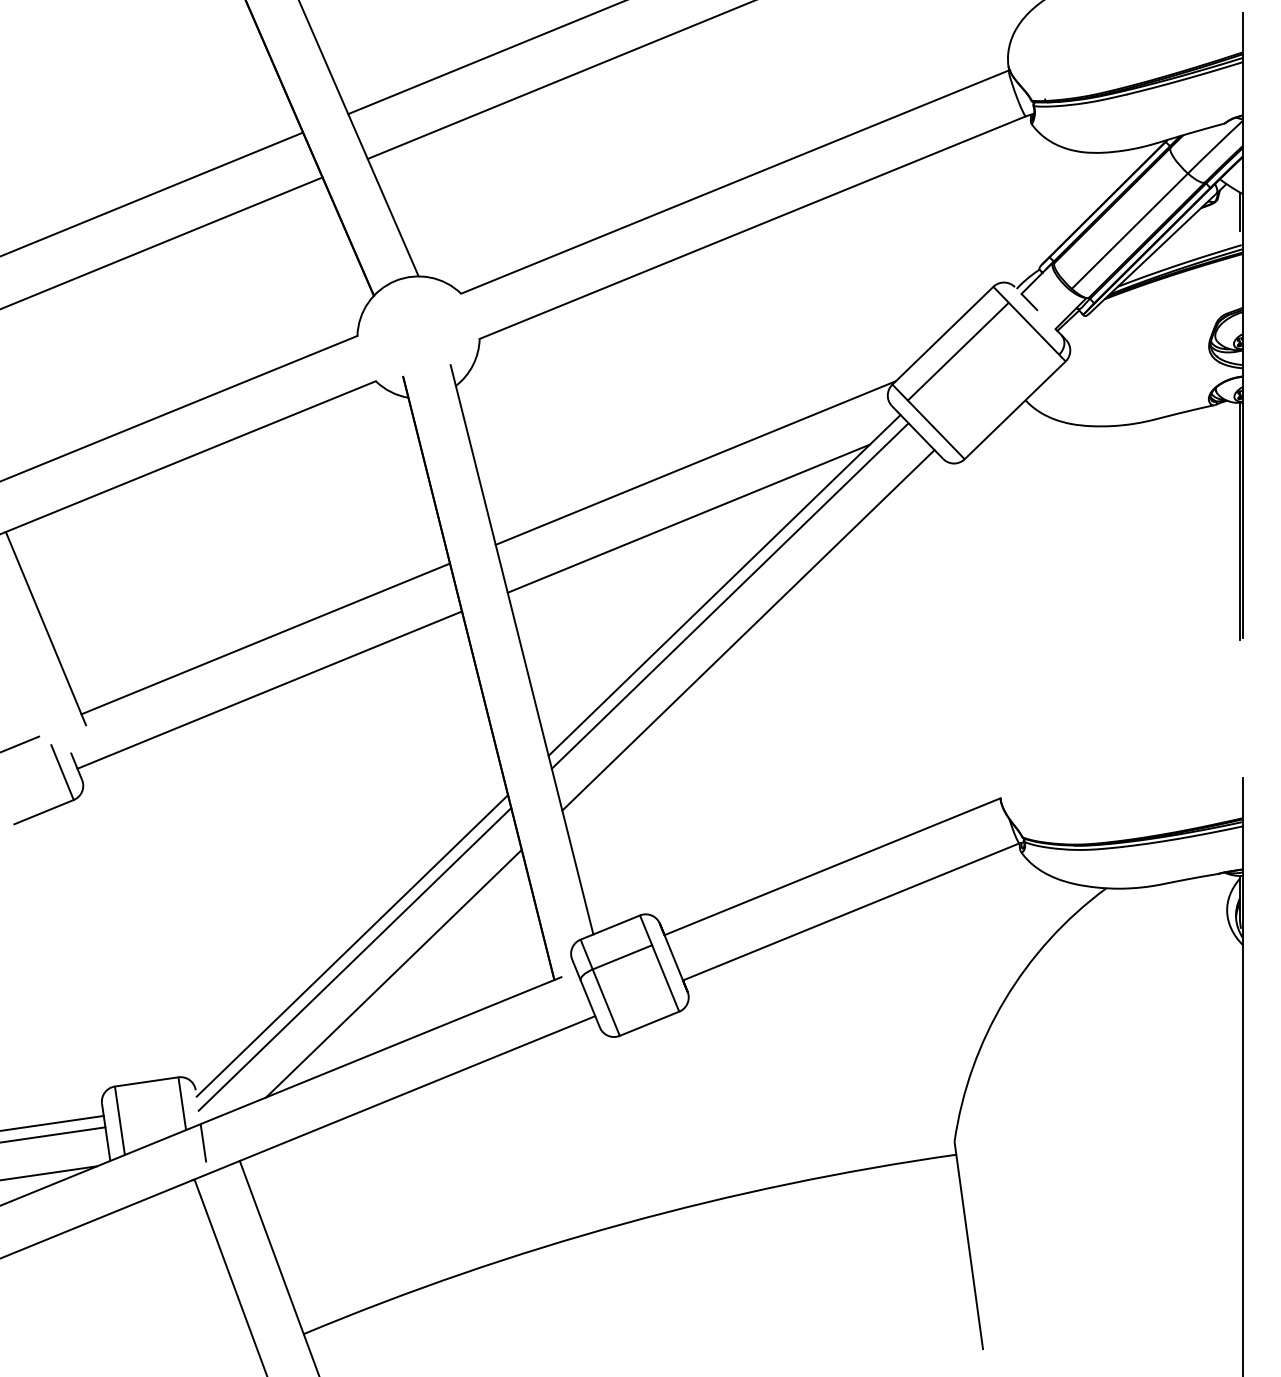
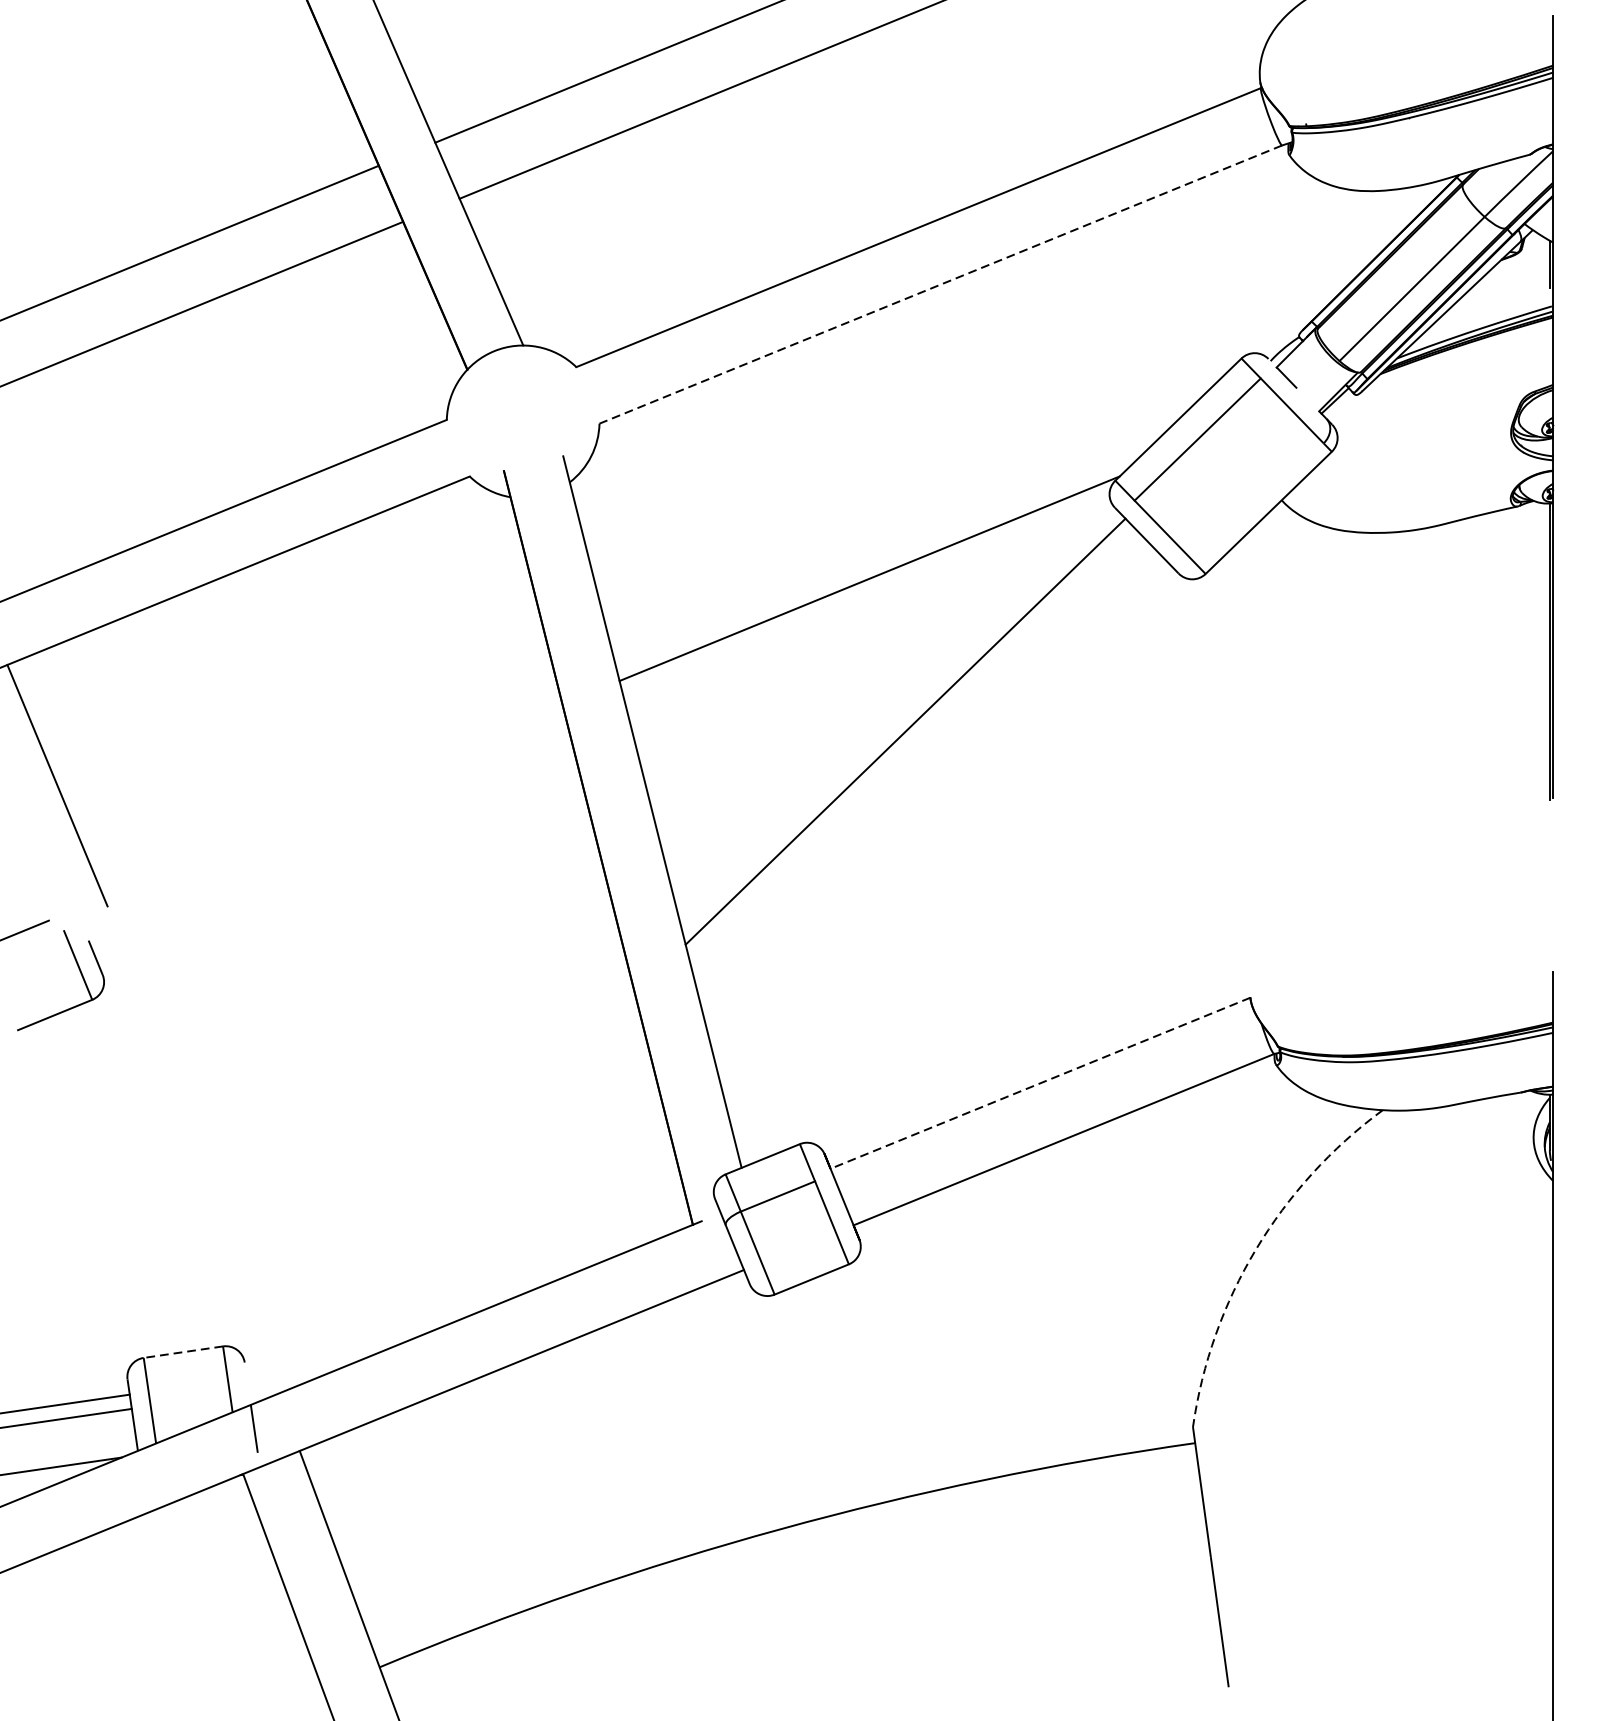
line: (752, 227) -> (940, 284), solid -> dashed
line: (688, 518) -> (860, 648), removed
line: (729, 595) -> (911, 744), removed
line: (748, 630) -> (935, 788), removed
line: (265, 638) -> (331, 798), removed
line: (269, 689) -> (336, 861), removed
line: (832, 866) -> (1040, 1082), solid -> dashed
line: (352, 945) -> (440, 1181), removed
line: (354, 959) -> (443, 1199), removed
line: (393, 973) -> (491, 1216), removed
arc: (1004, 999) -> (1255, 1249), solid -> dashed
line: (146, 1082) -> (183, 1352), solid -> dashed

